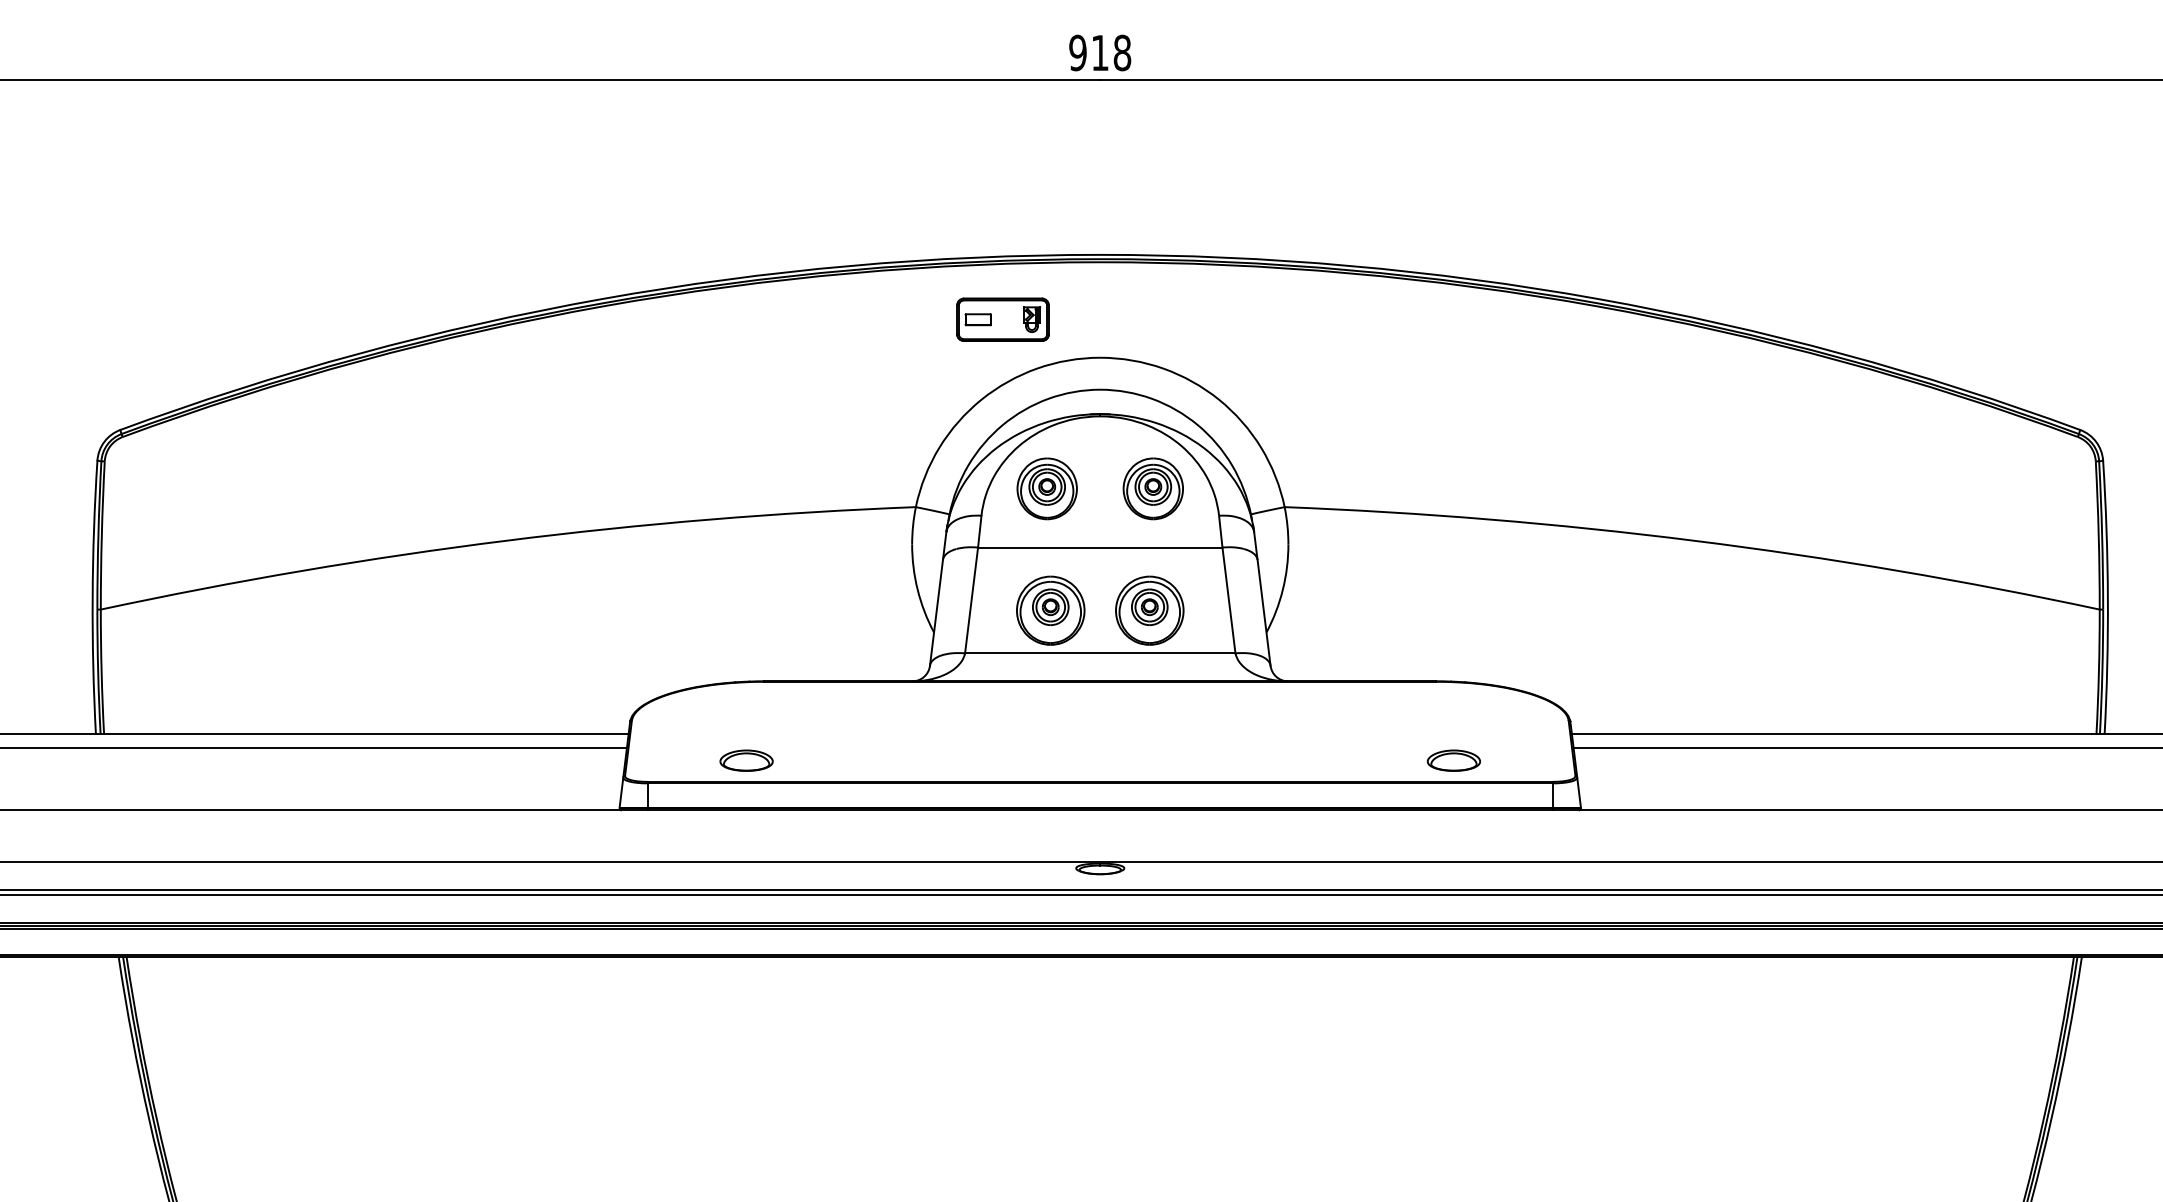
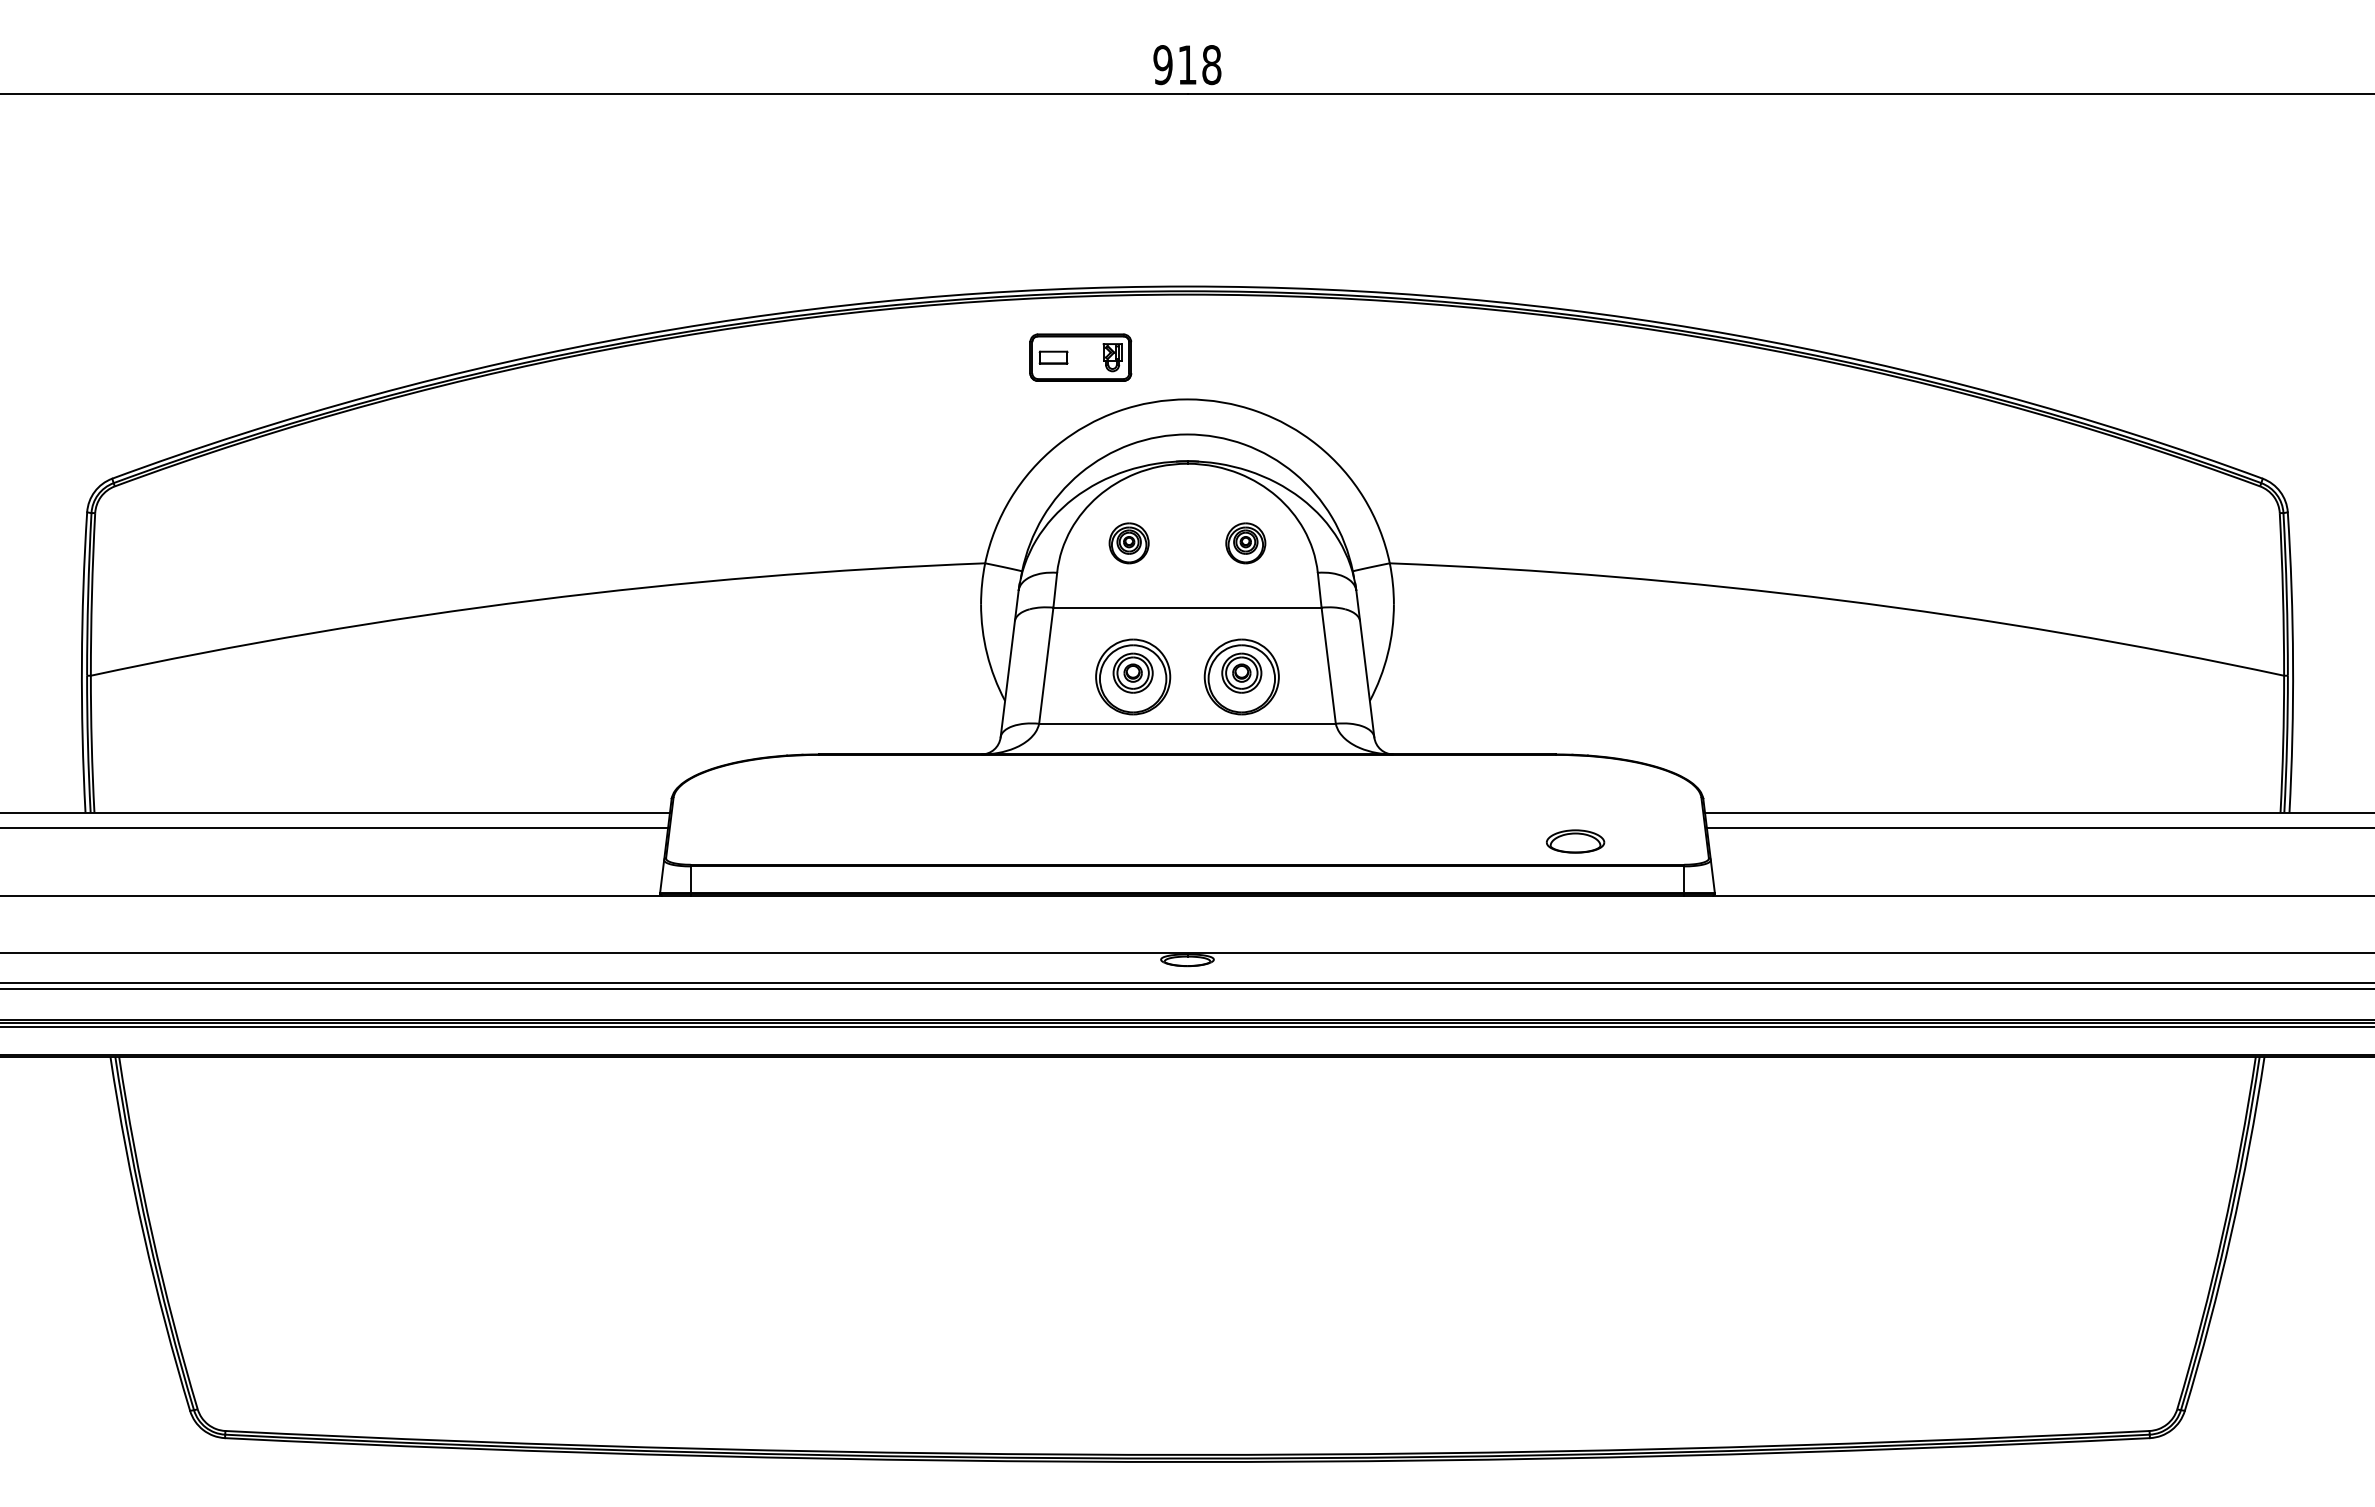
part: (1046, 489) -> (1128, 543), size x0.6
part: (1153, 489) -> (1245, 543), size x0.6
part: (745, 760) -> (798, 841), removed

